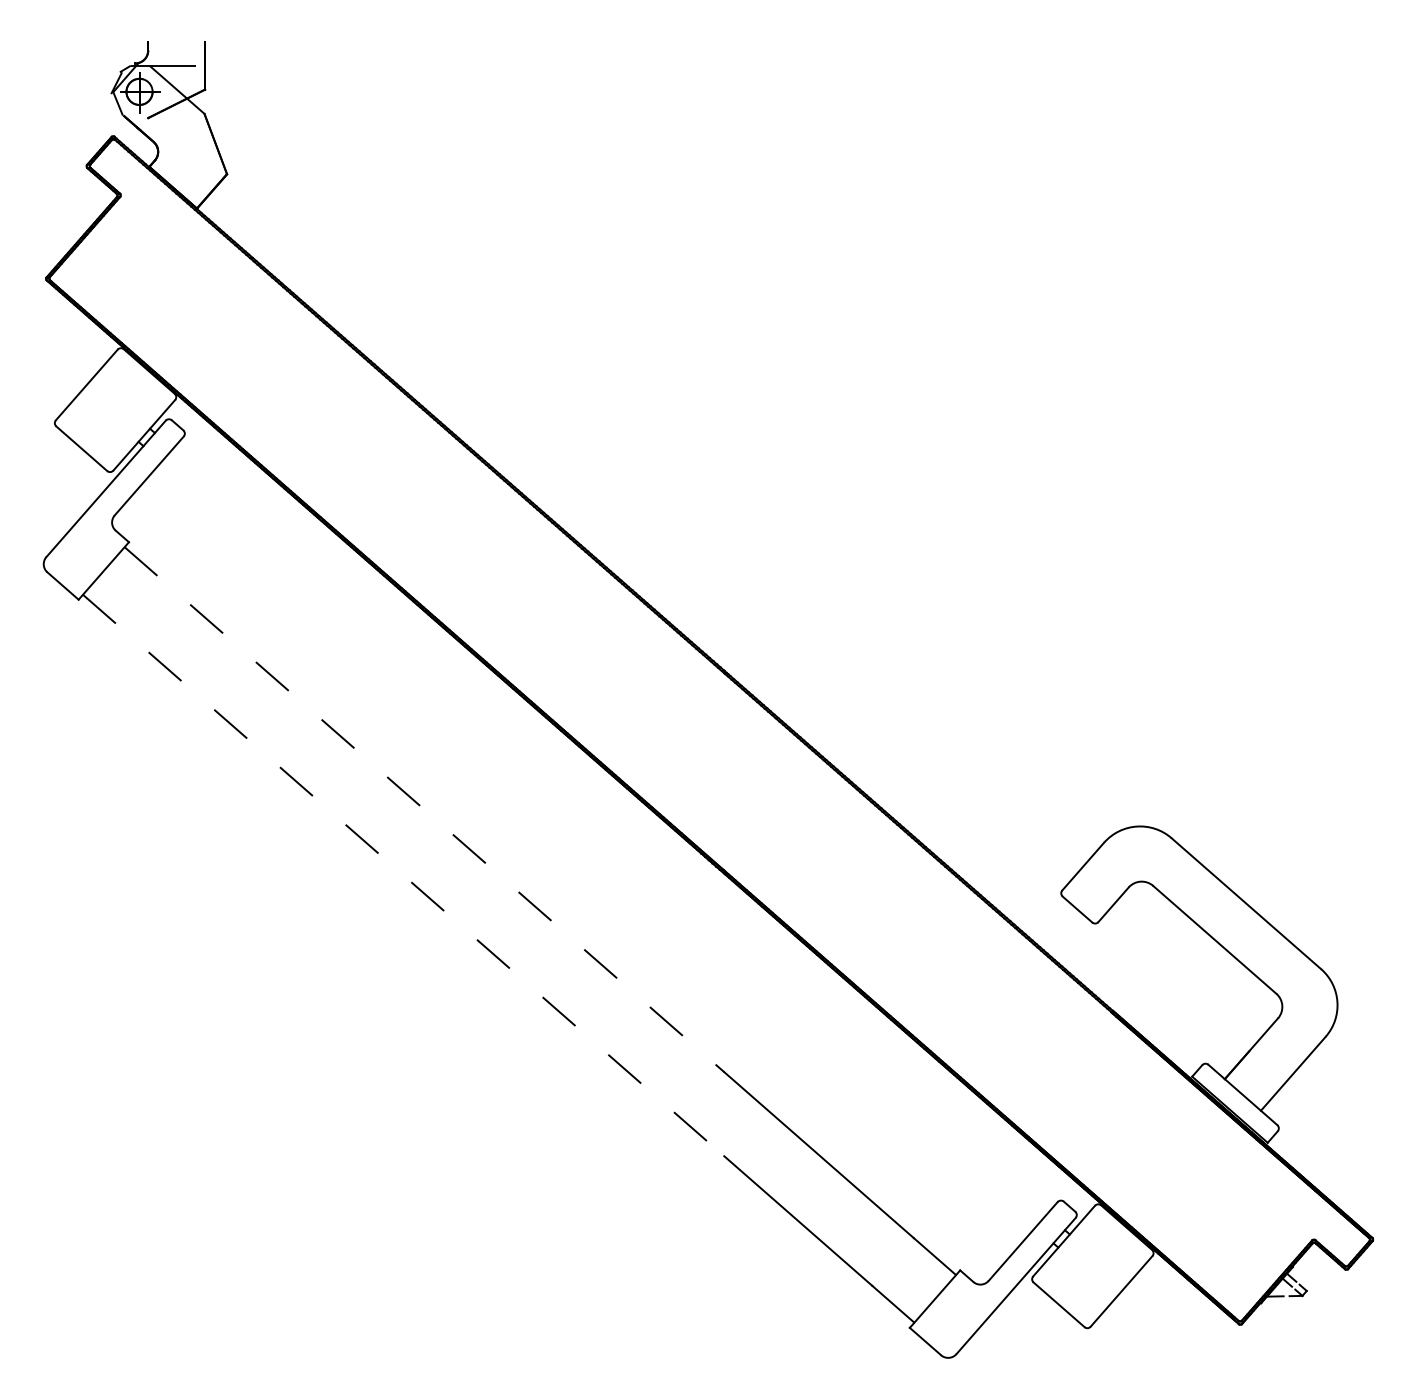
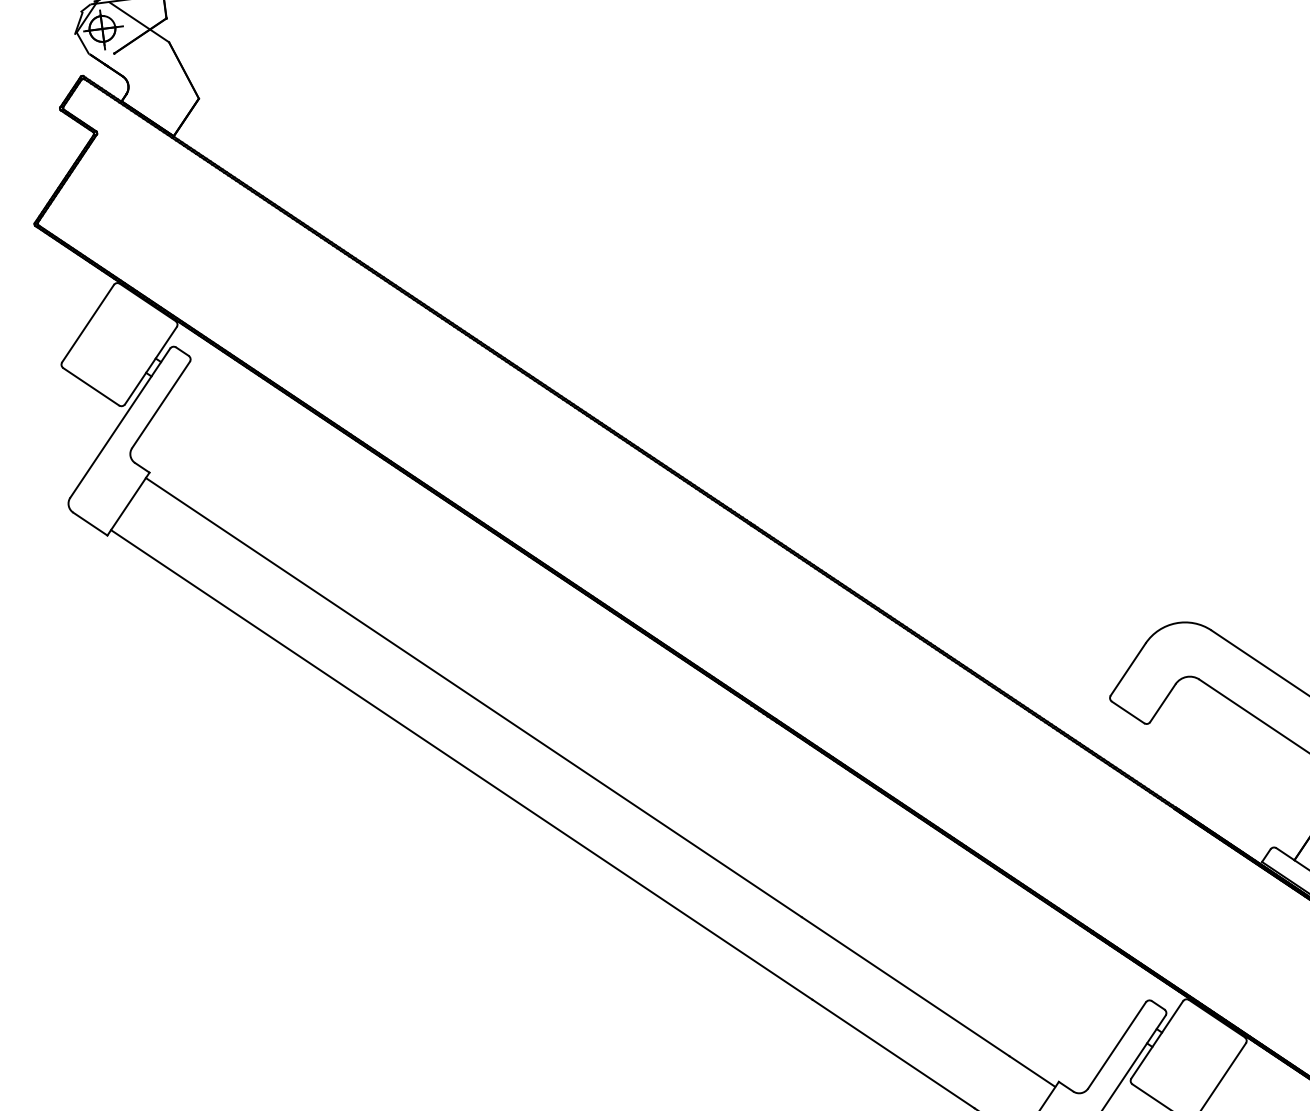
line: (424, 809) -> (473, 697), dashed -> solid
line: (403, 875) -> (461, 764), dashed -> solid

